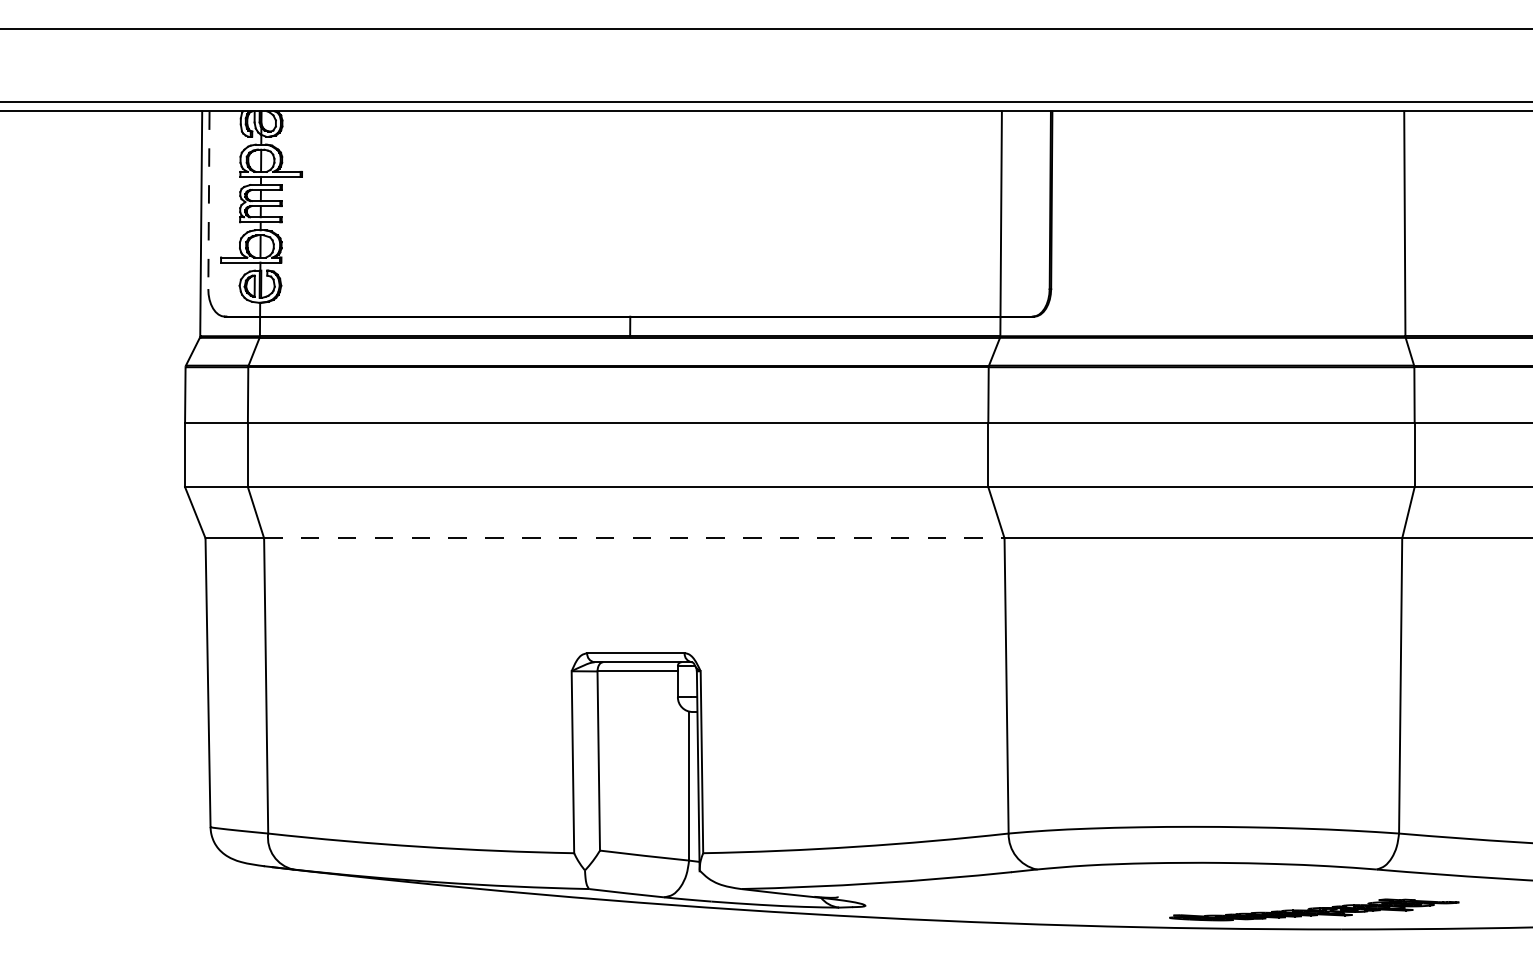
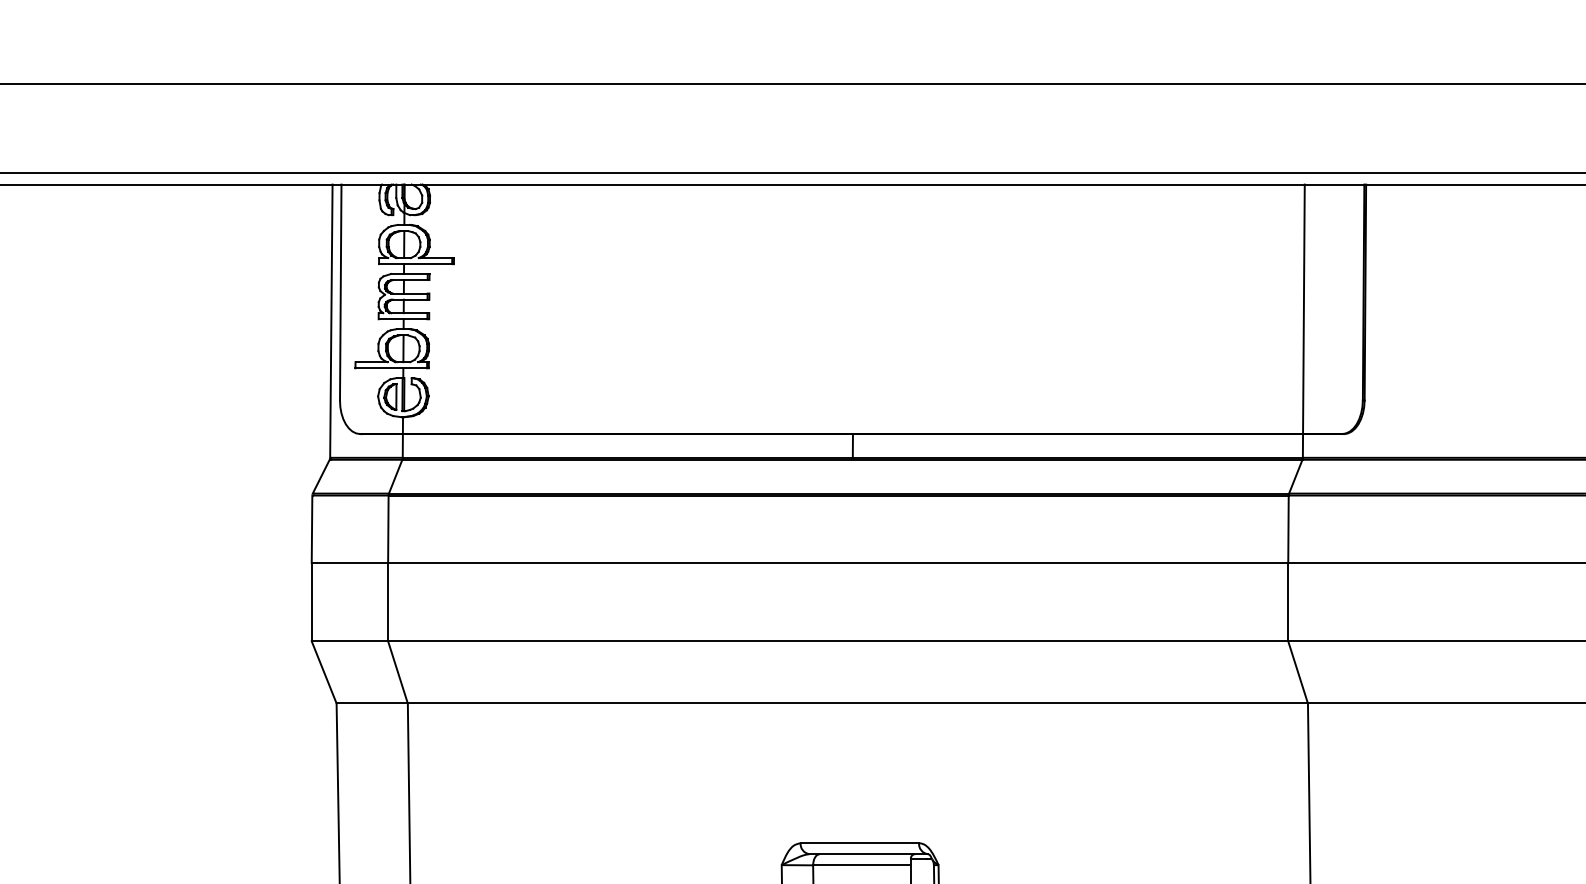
line: (208, 200) -> (340, 292), dashed -> solid
line: (634, 538) -> (858, 703), dashed -> solid

